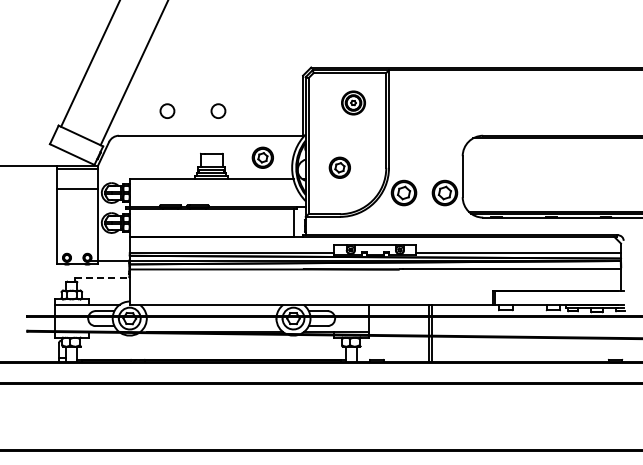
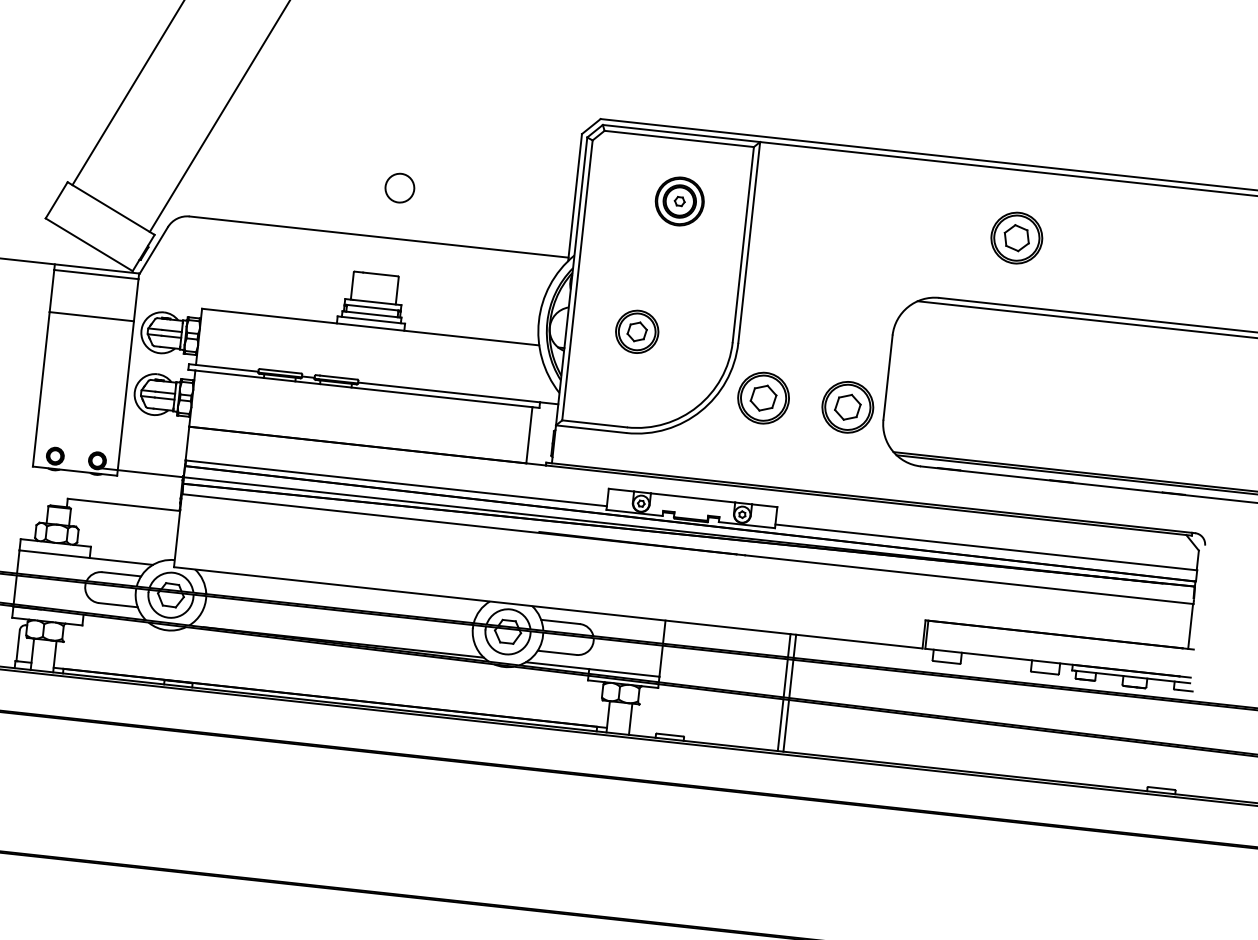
part: (517, 102) -> (1017, 237), added
circle: (167, 110) -> (295, 175), removed
part: (262, 157) -> (480, 293), removed
line: (102, 277) -> (124, 504), dashed -> solid

